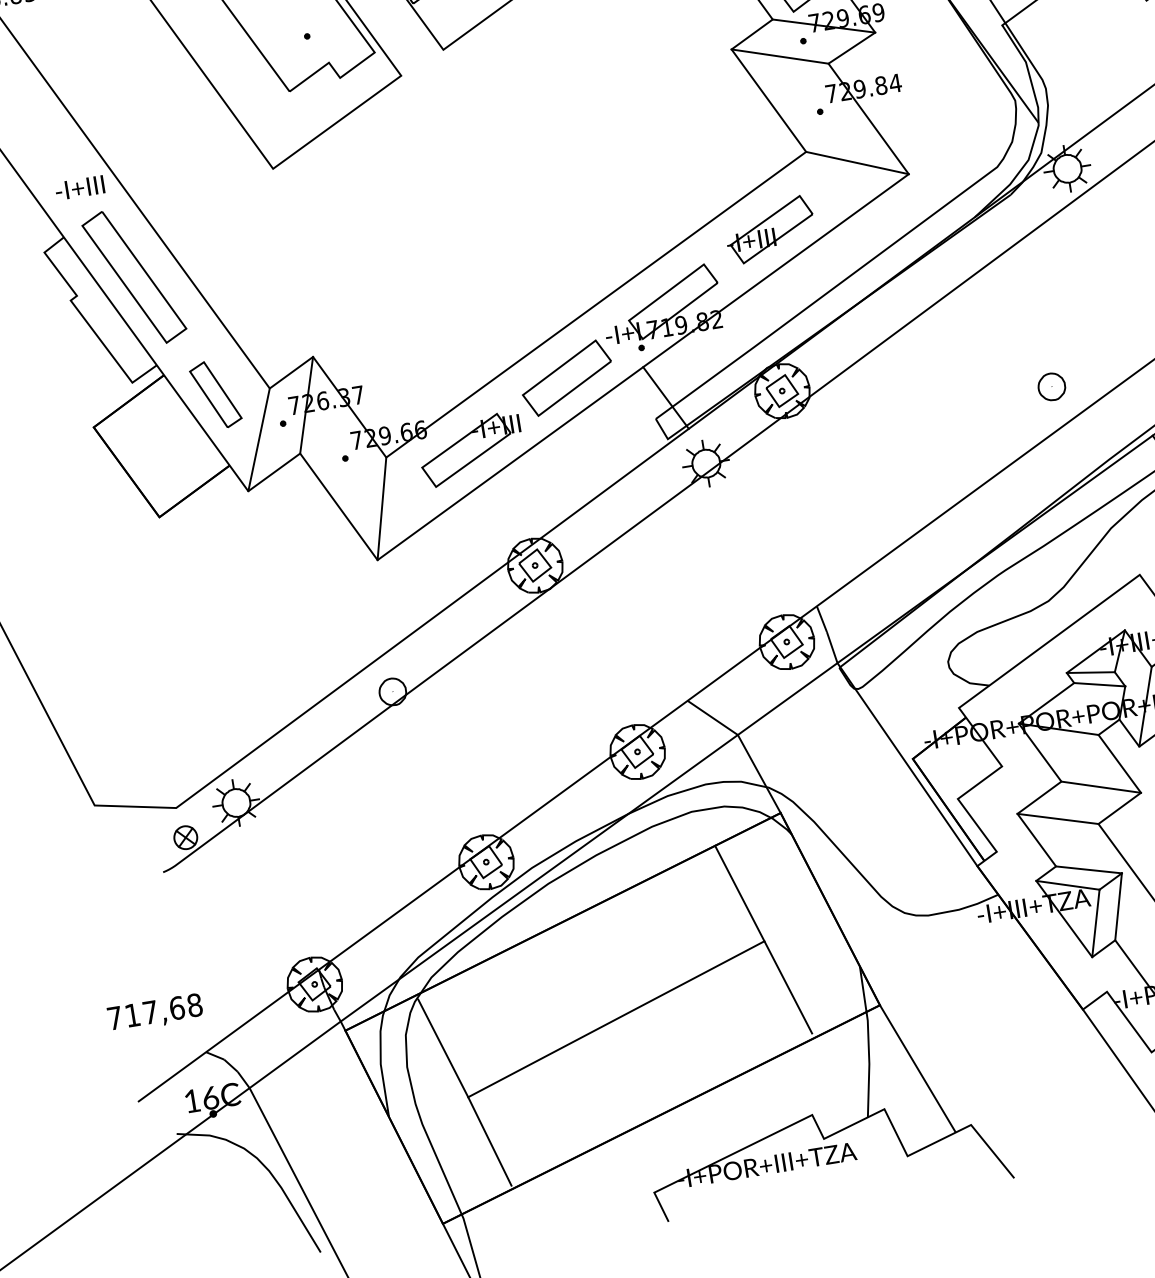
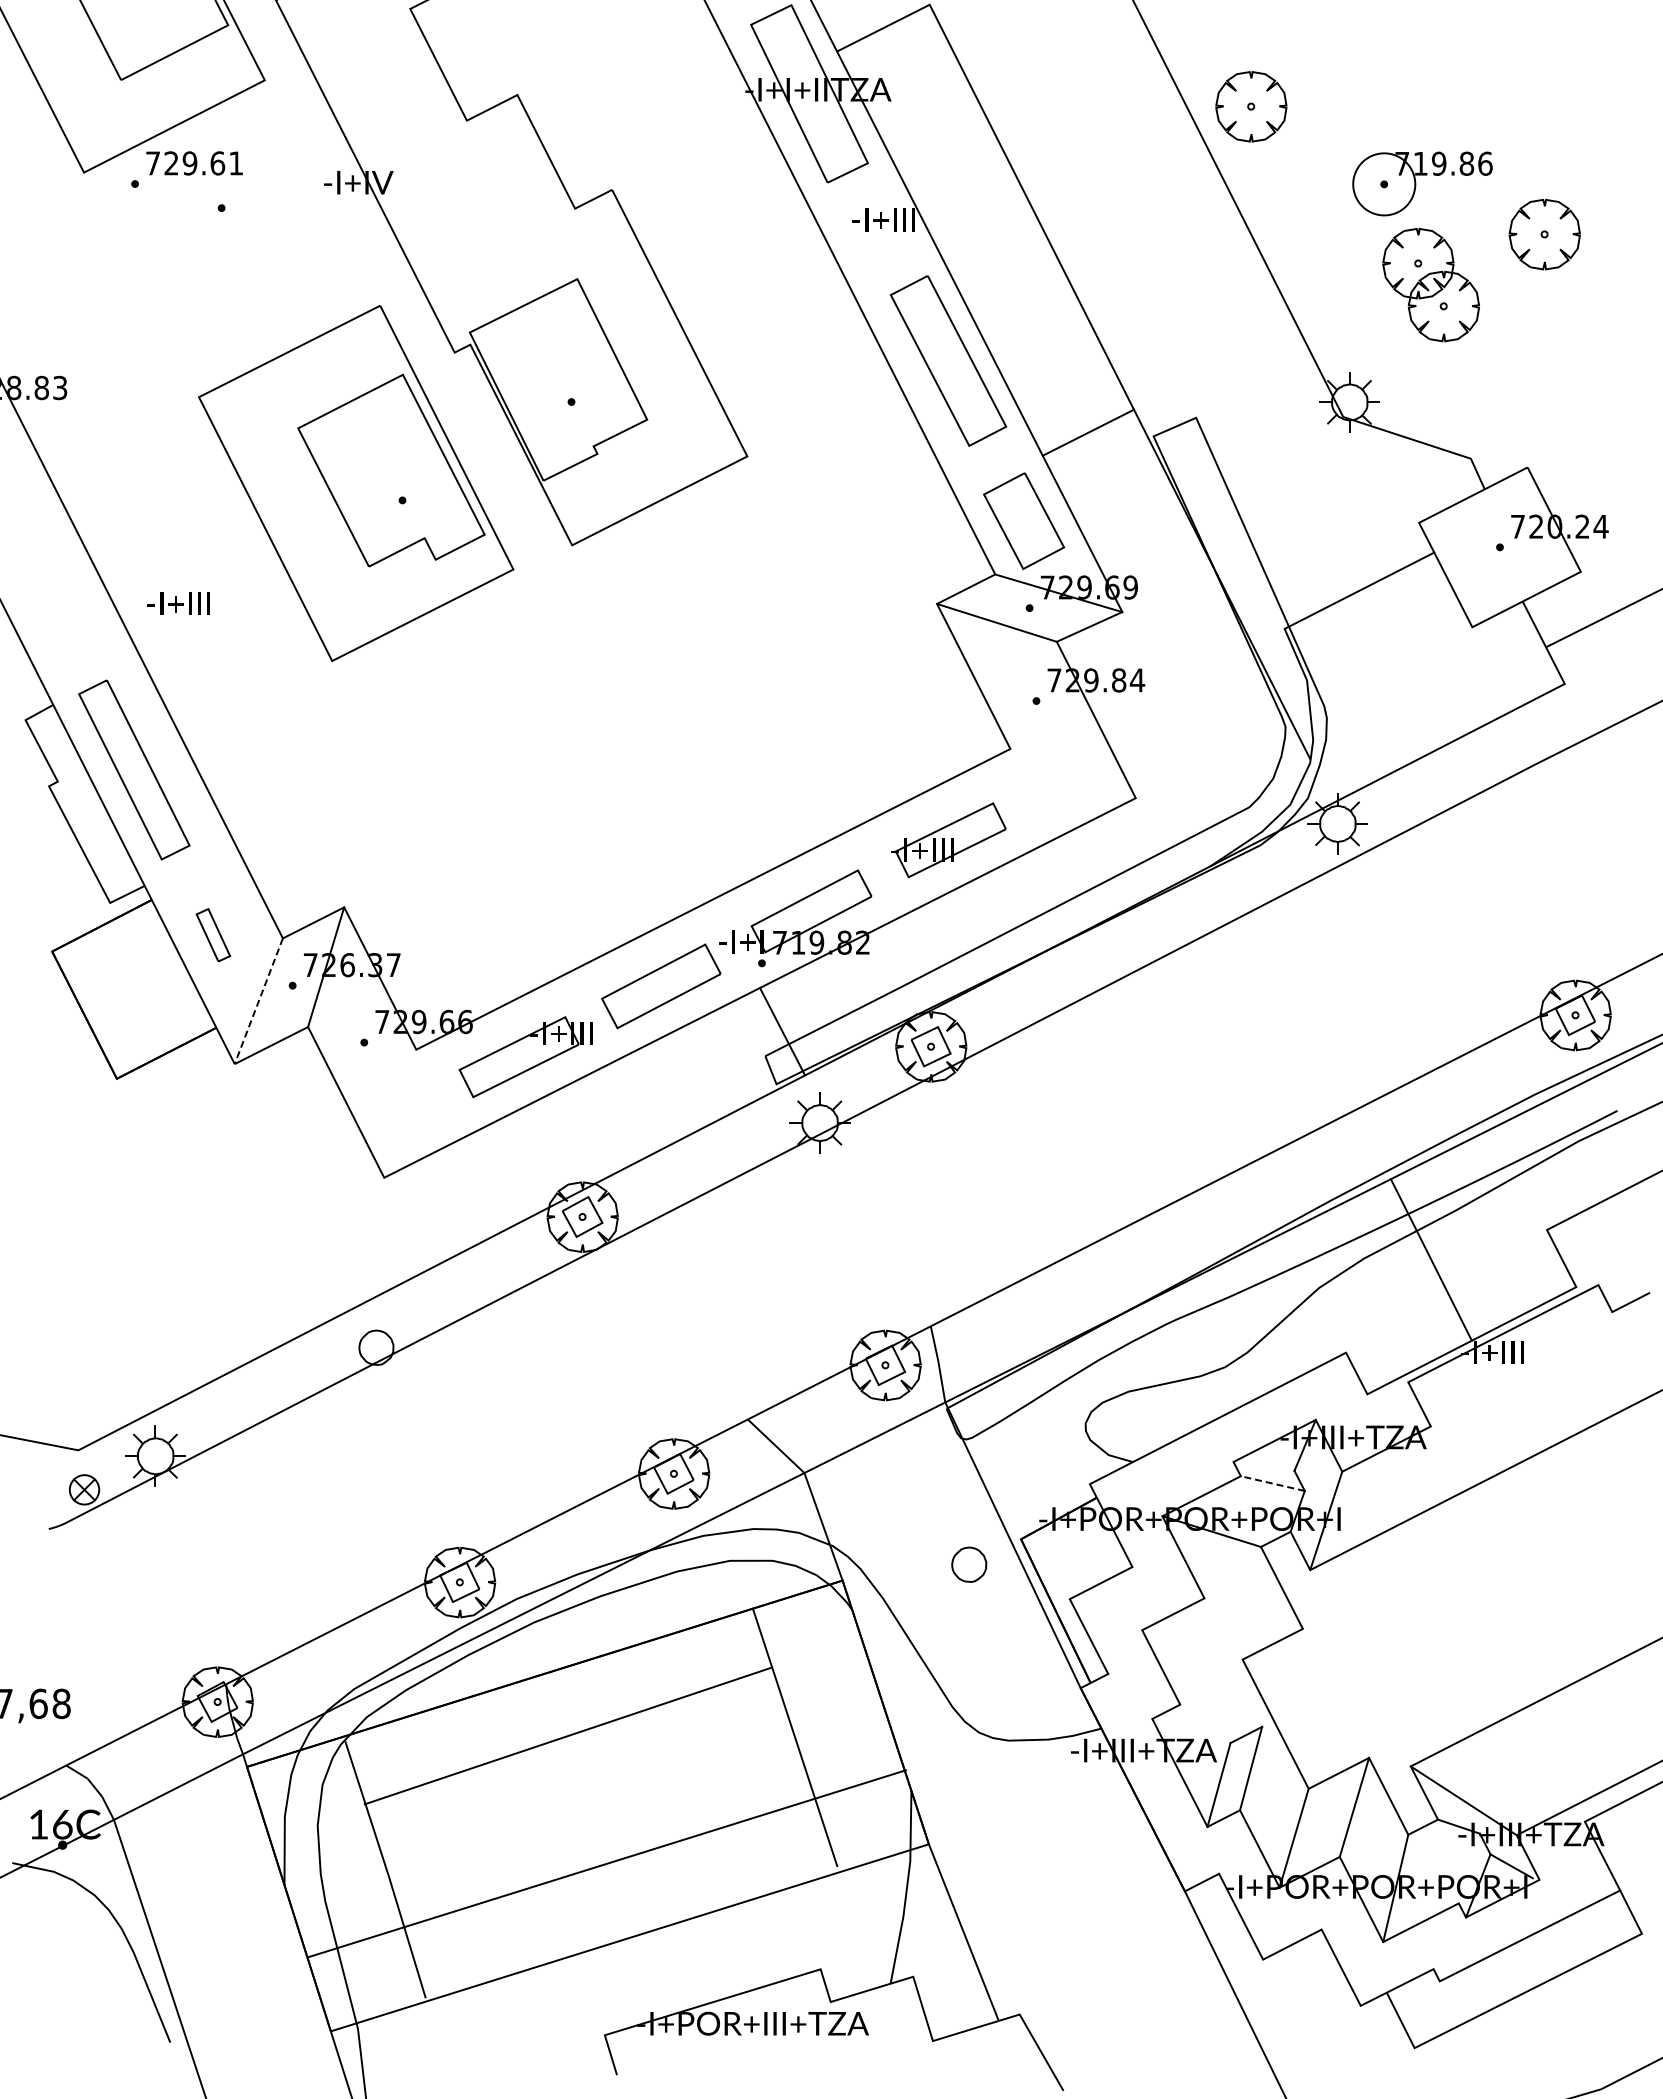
line: (857, 163) -> (1072, 773), removed
text: (79, 187) -> (178, 603), moved
part: (1052, 386) -> (969, 1564), moved
part: (215, 394) -> (213, 934), size x0.6
line: (258, 440) -> (258, 1001), solid -> dashed
line: (382, 508) -> (400, 1113), removed
line: (1090, 671) -> (1263, 1465), removed
line: (1099, 684) -> (1272, 1483), solid -> dashed
line: (1101, 787) -> (1253, 1613), removed
line: (1057, 818) -> (1192, 1644), removed
line: (1089, 869) -> (1221, 1715), removed
line: (1067, 884) -> (1191, 1730), removed
line: (615, 1019) -> (567, 1735), moved
line: (661, 1114) -> (606, 1863), moved

